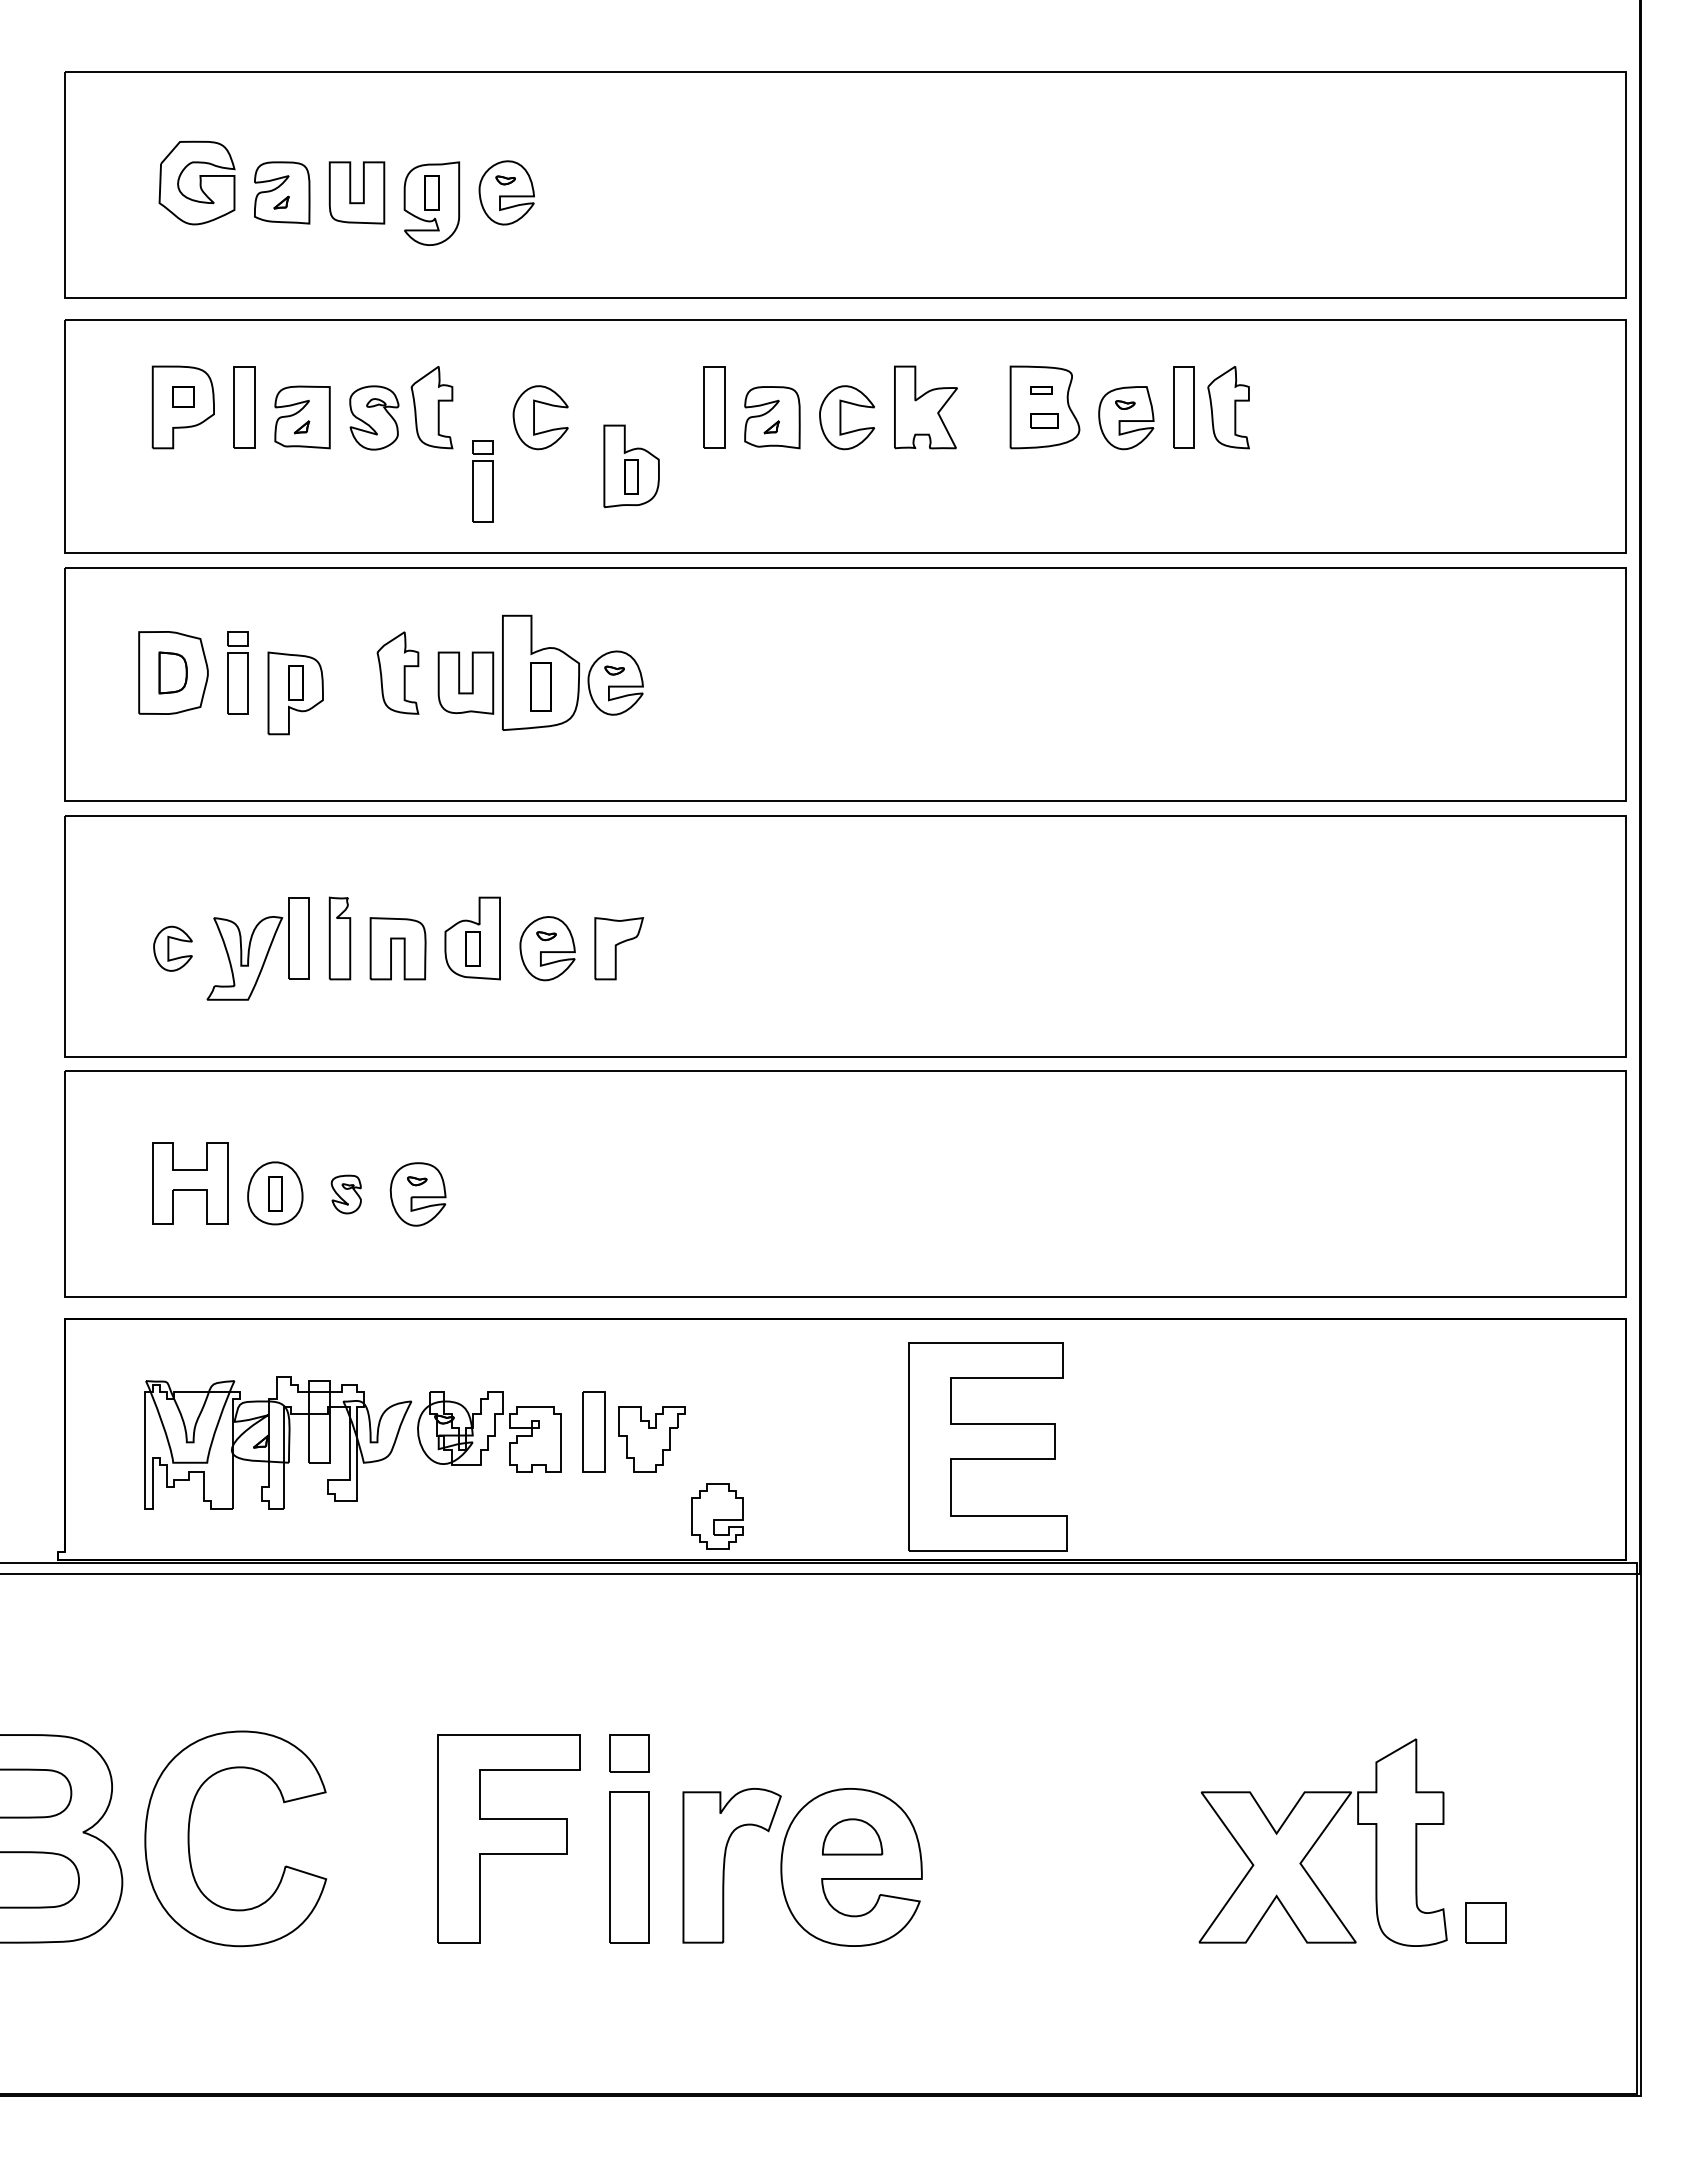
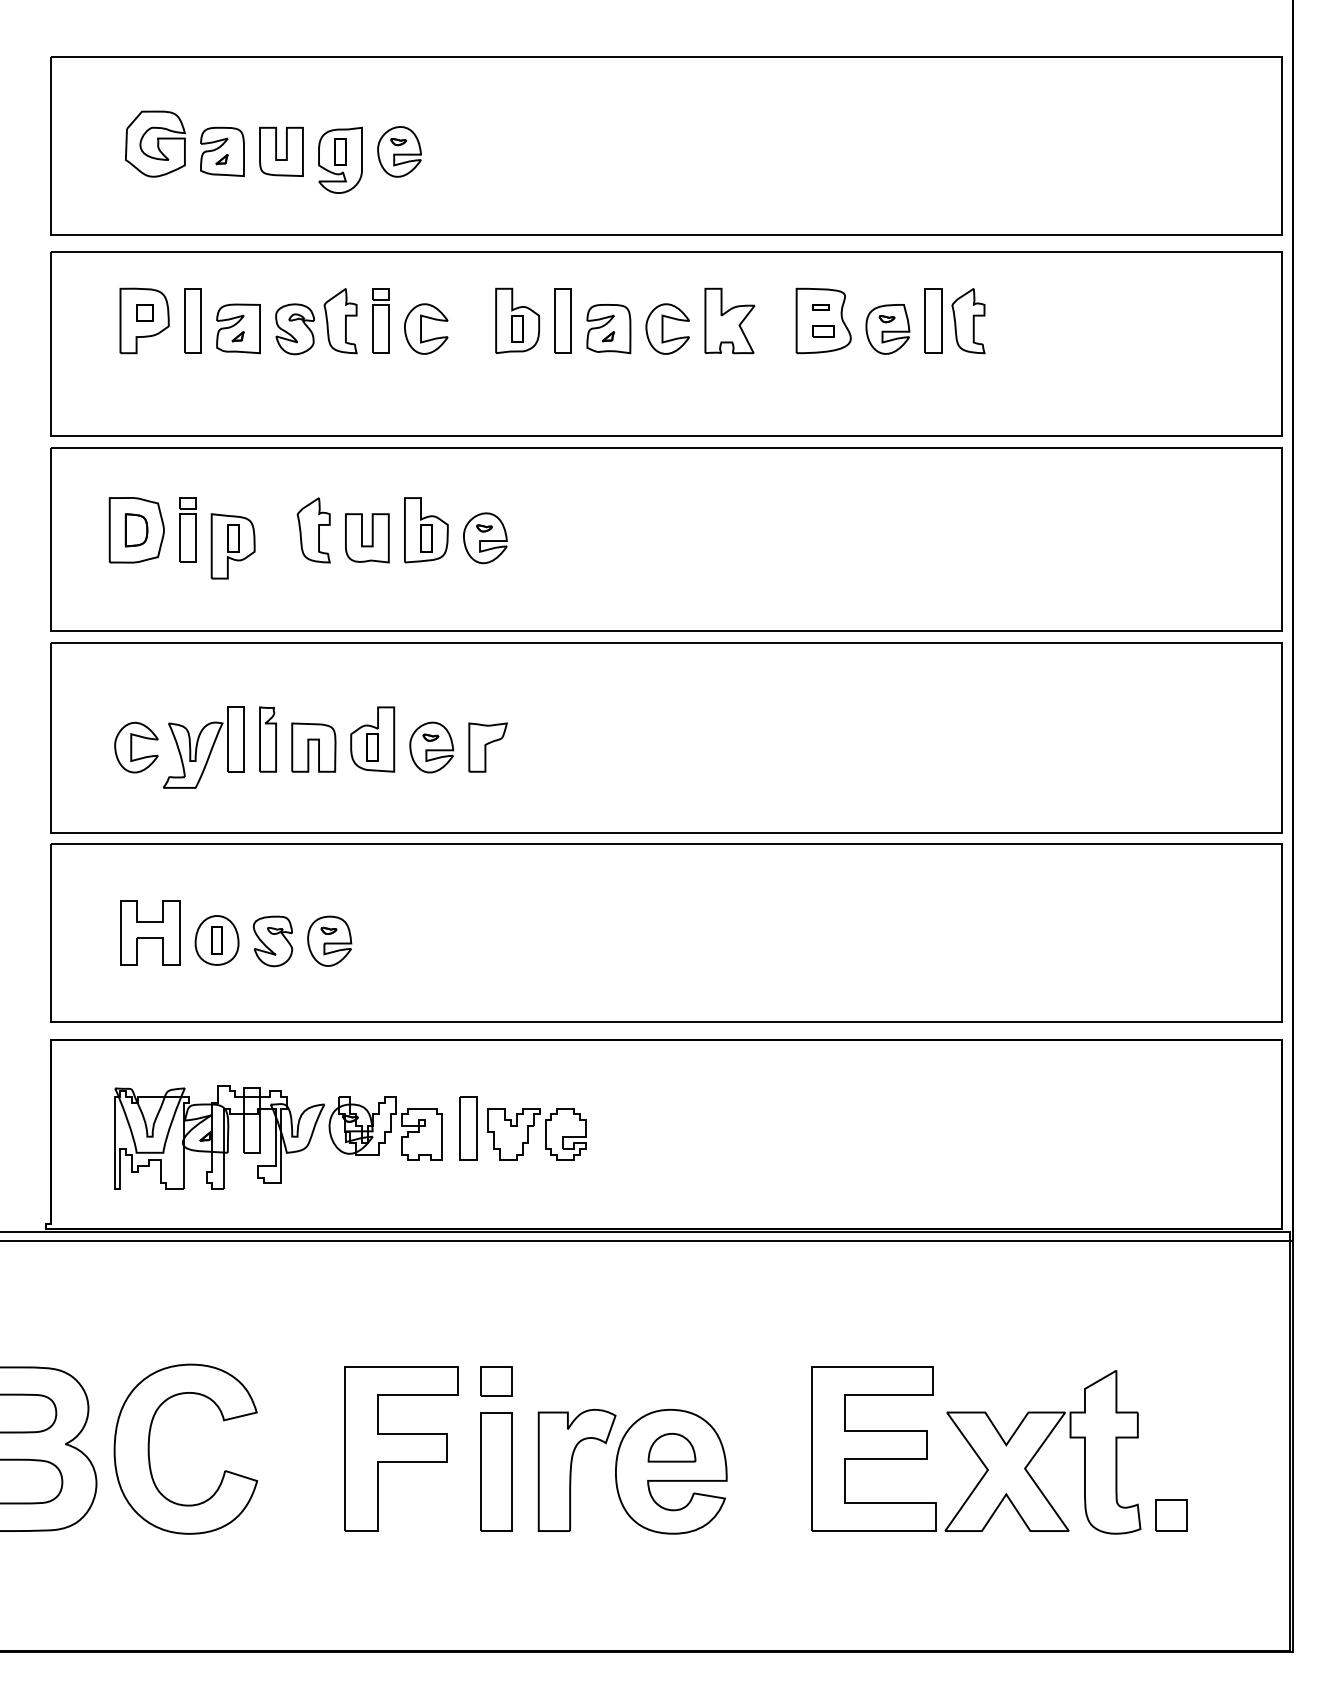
part: (631, 466) -> (517, 321), moved
part: (482, 481) -> (380, 321), moved
part: (540, 672) -> (426, 529), size x0.71
part: (172, 948) -> (136, 747), size x1.43
part: (346, 1194) -> (273, 941), size x1.67
part: (987, 1446) -> (873, 1448), moved
part: (717, 1516) -> (565, 1134), moved

